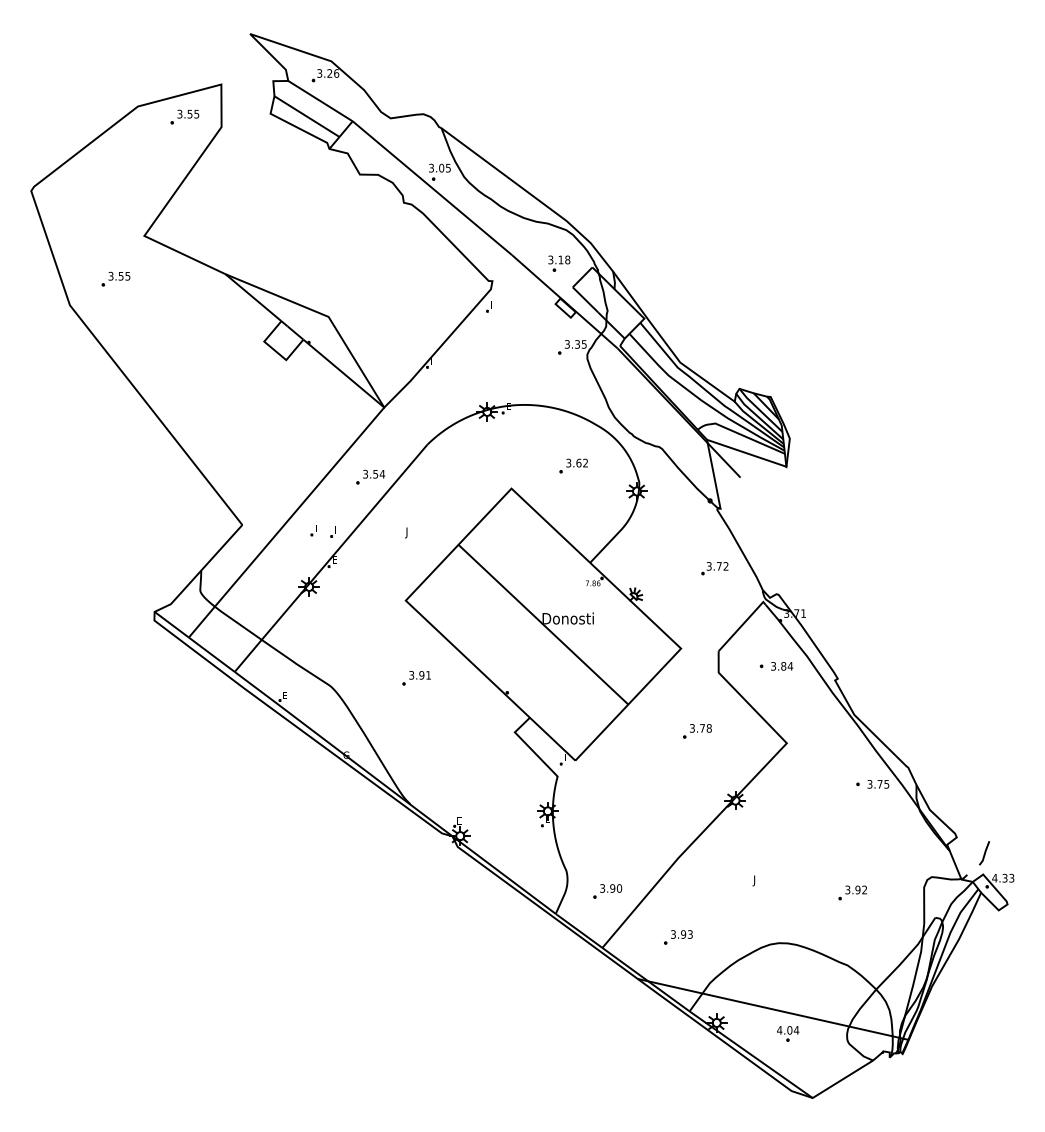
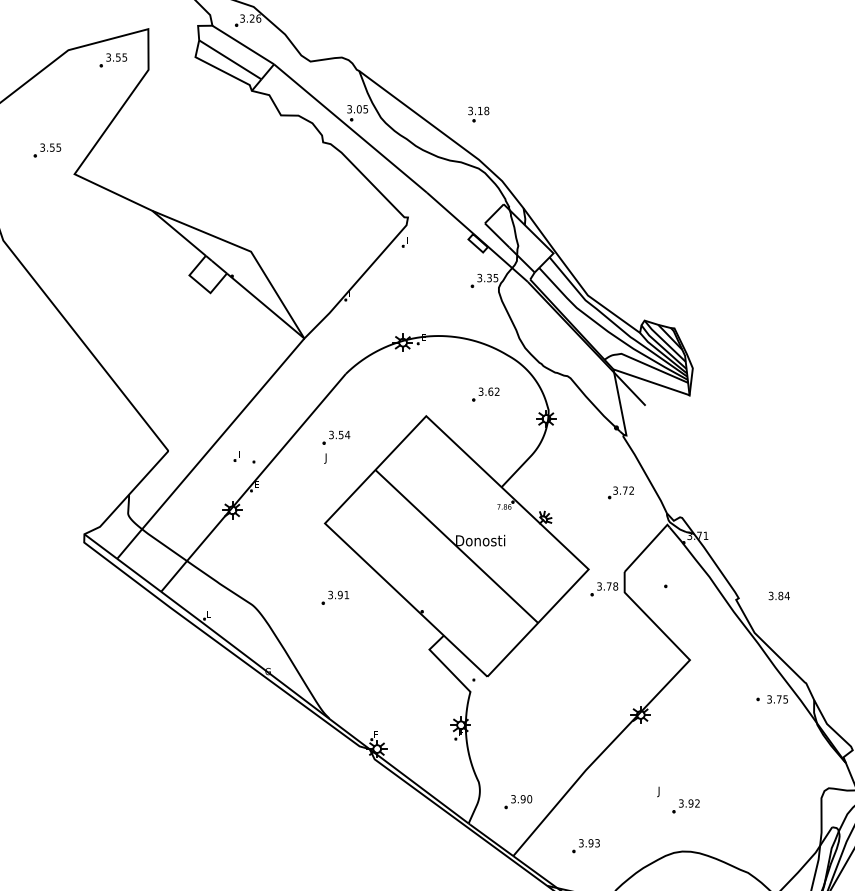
part: (559, 263) -> (478, 114), moved
part: (115, 278) -> (46, 149), moved
part: (370, 476) -> (336, 437), moved
text: (782, 666) -> (779, 596), moved
part: (697, 731) -> (604, 589), moved
part: (852, 892) -> (685, 805), moved

